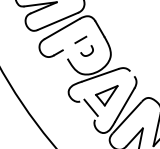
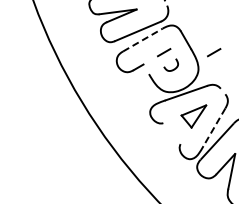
line: (61, 29) -> (142, 40), solid -> dashed
line: (124, 39) -> (214, 52), added
line: (124, 105) -> (214, 127), solid -> dashed
line: (90, 107) -> (175, 130), removed

